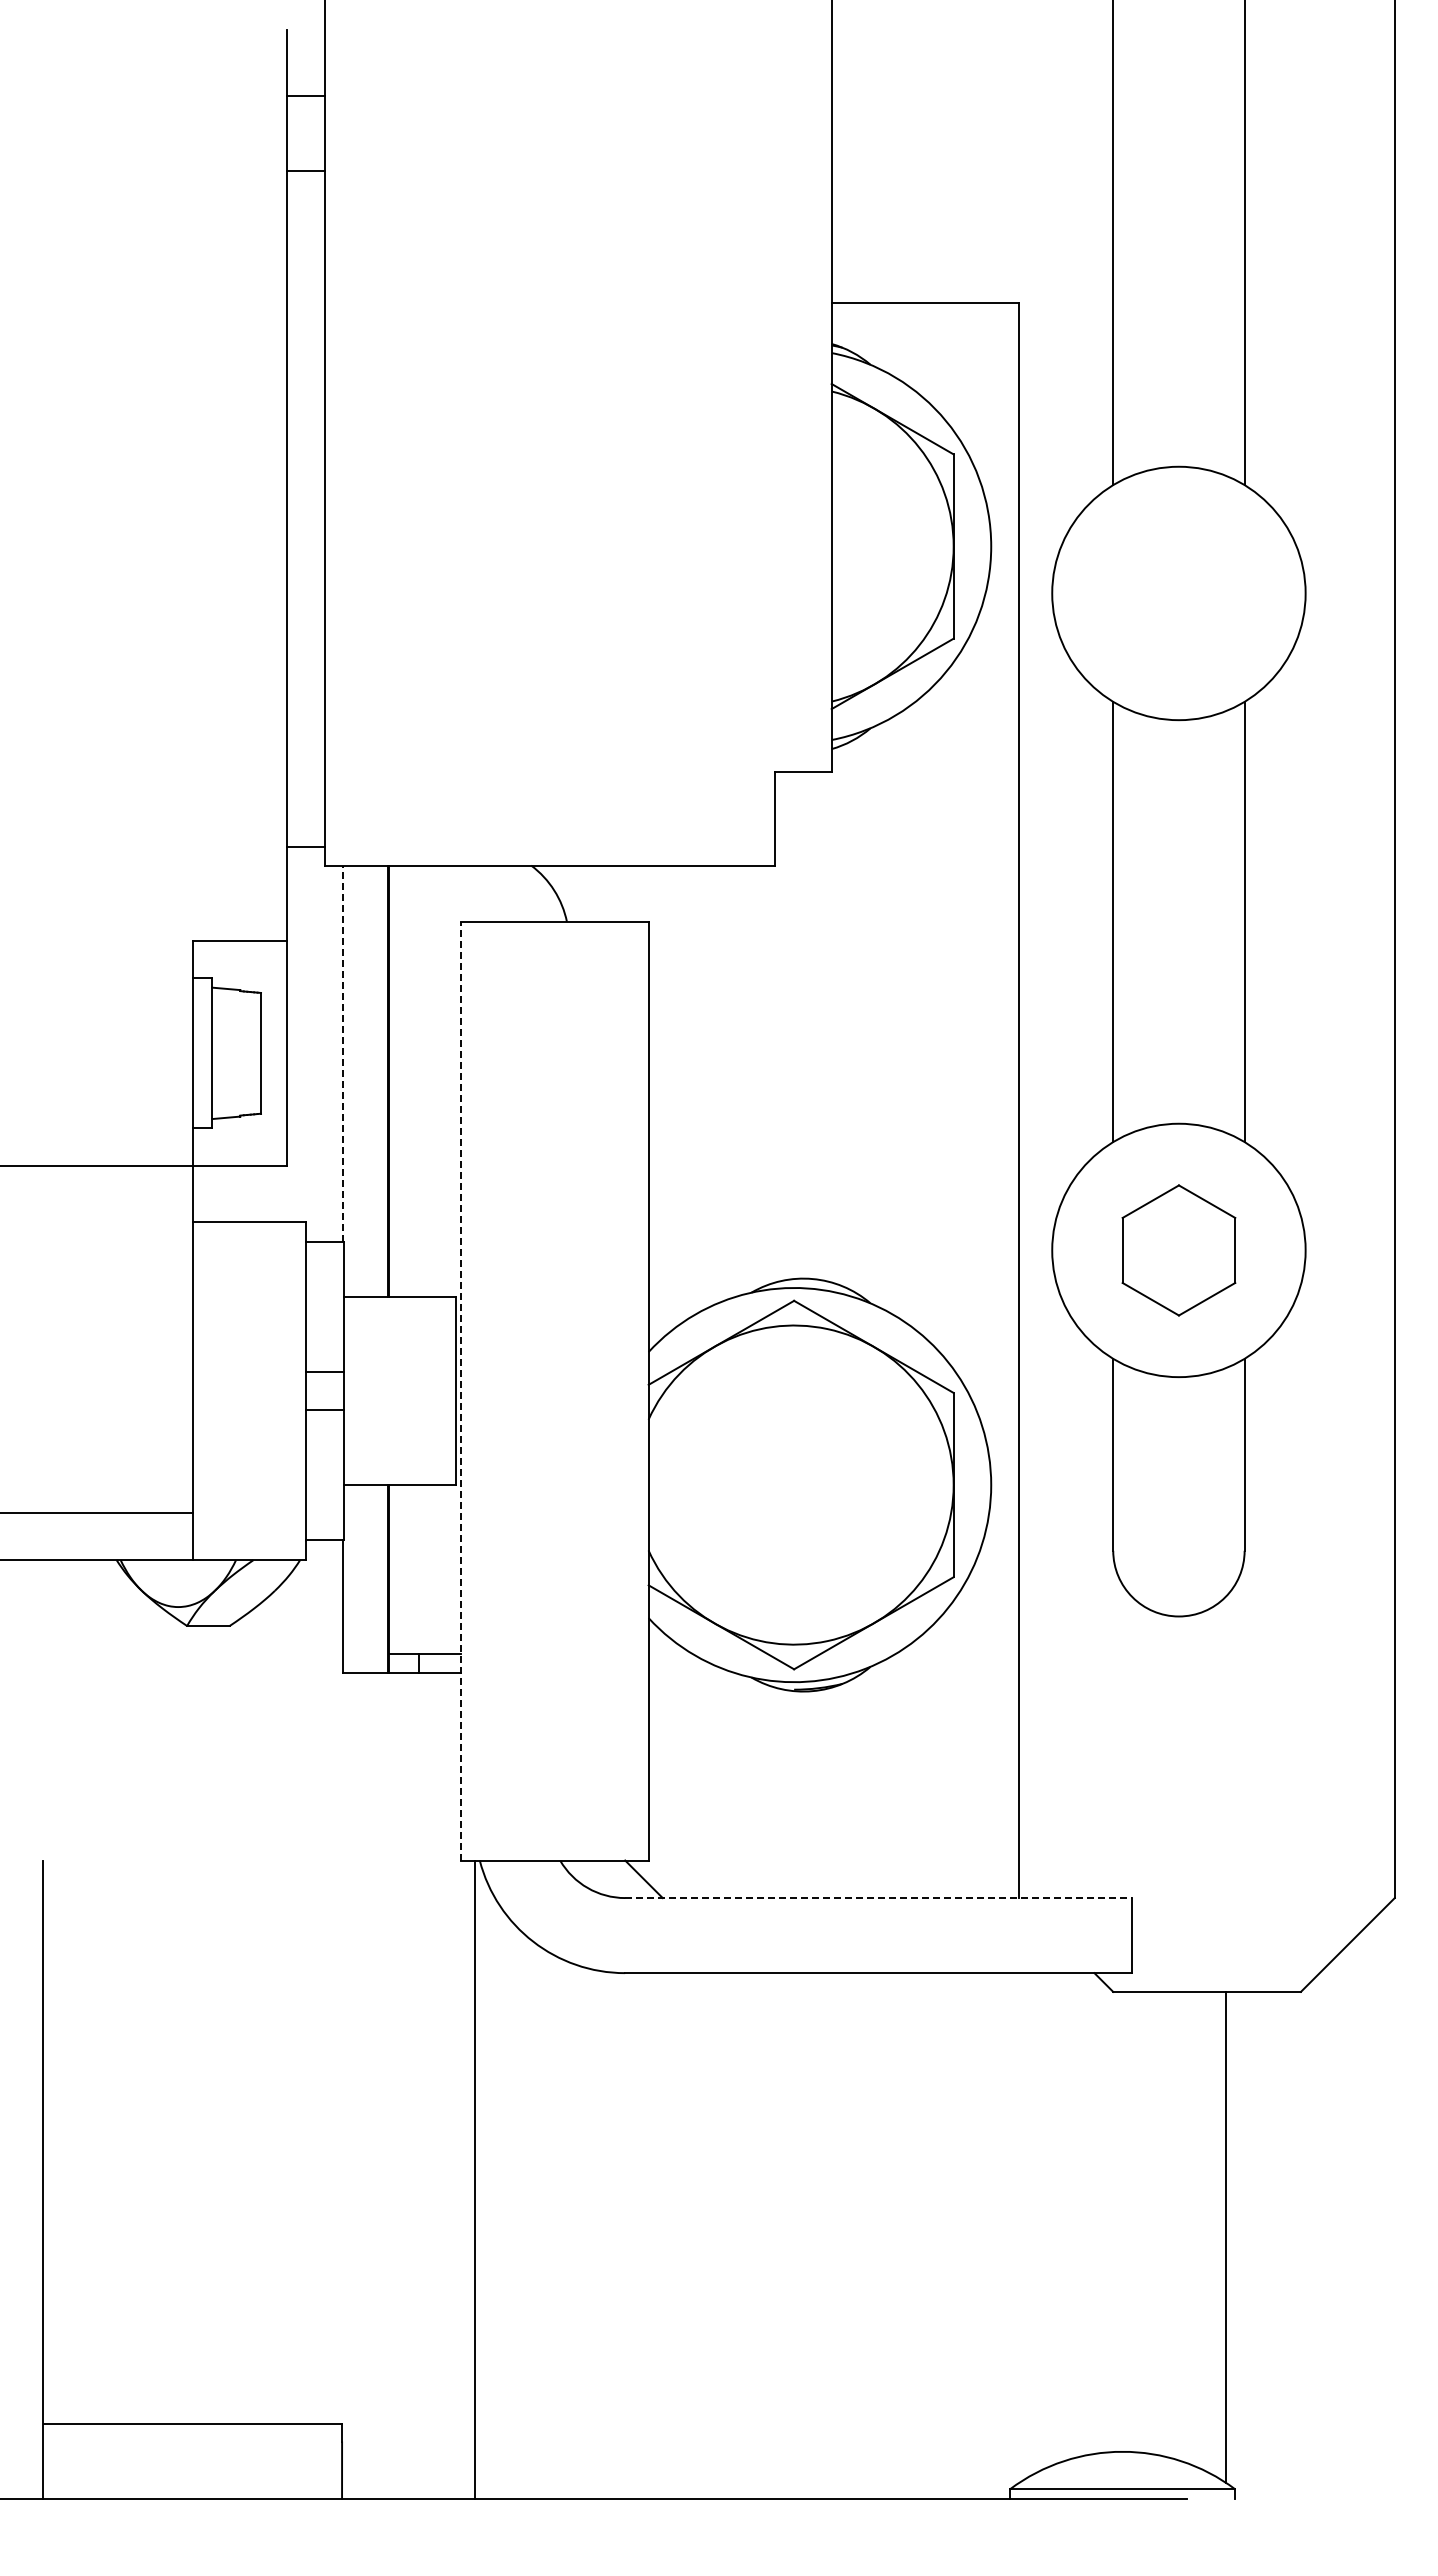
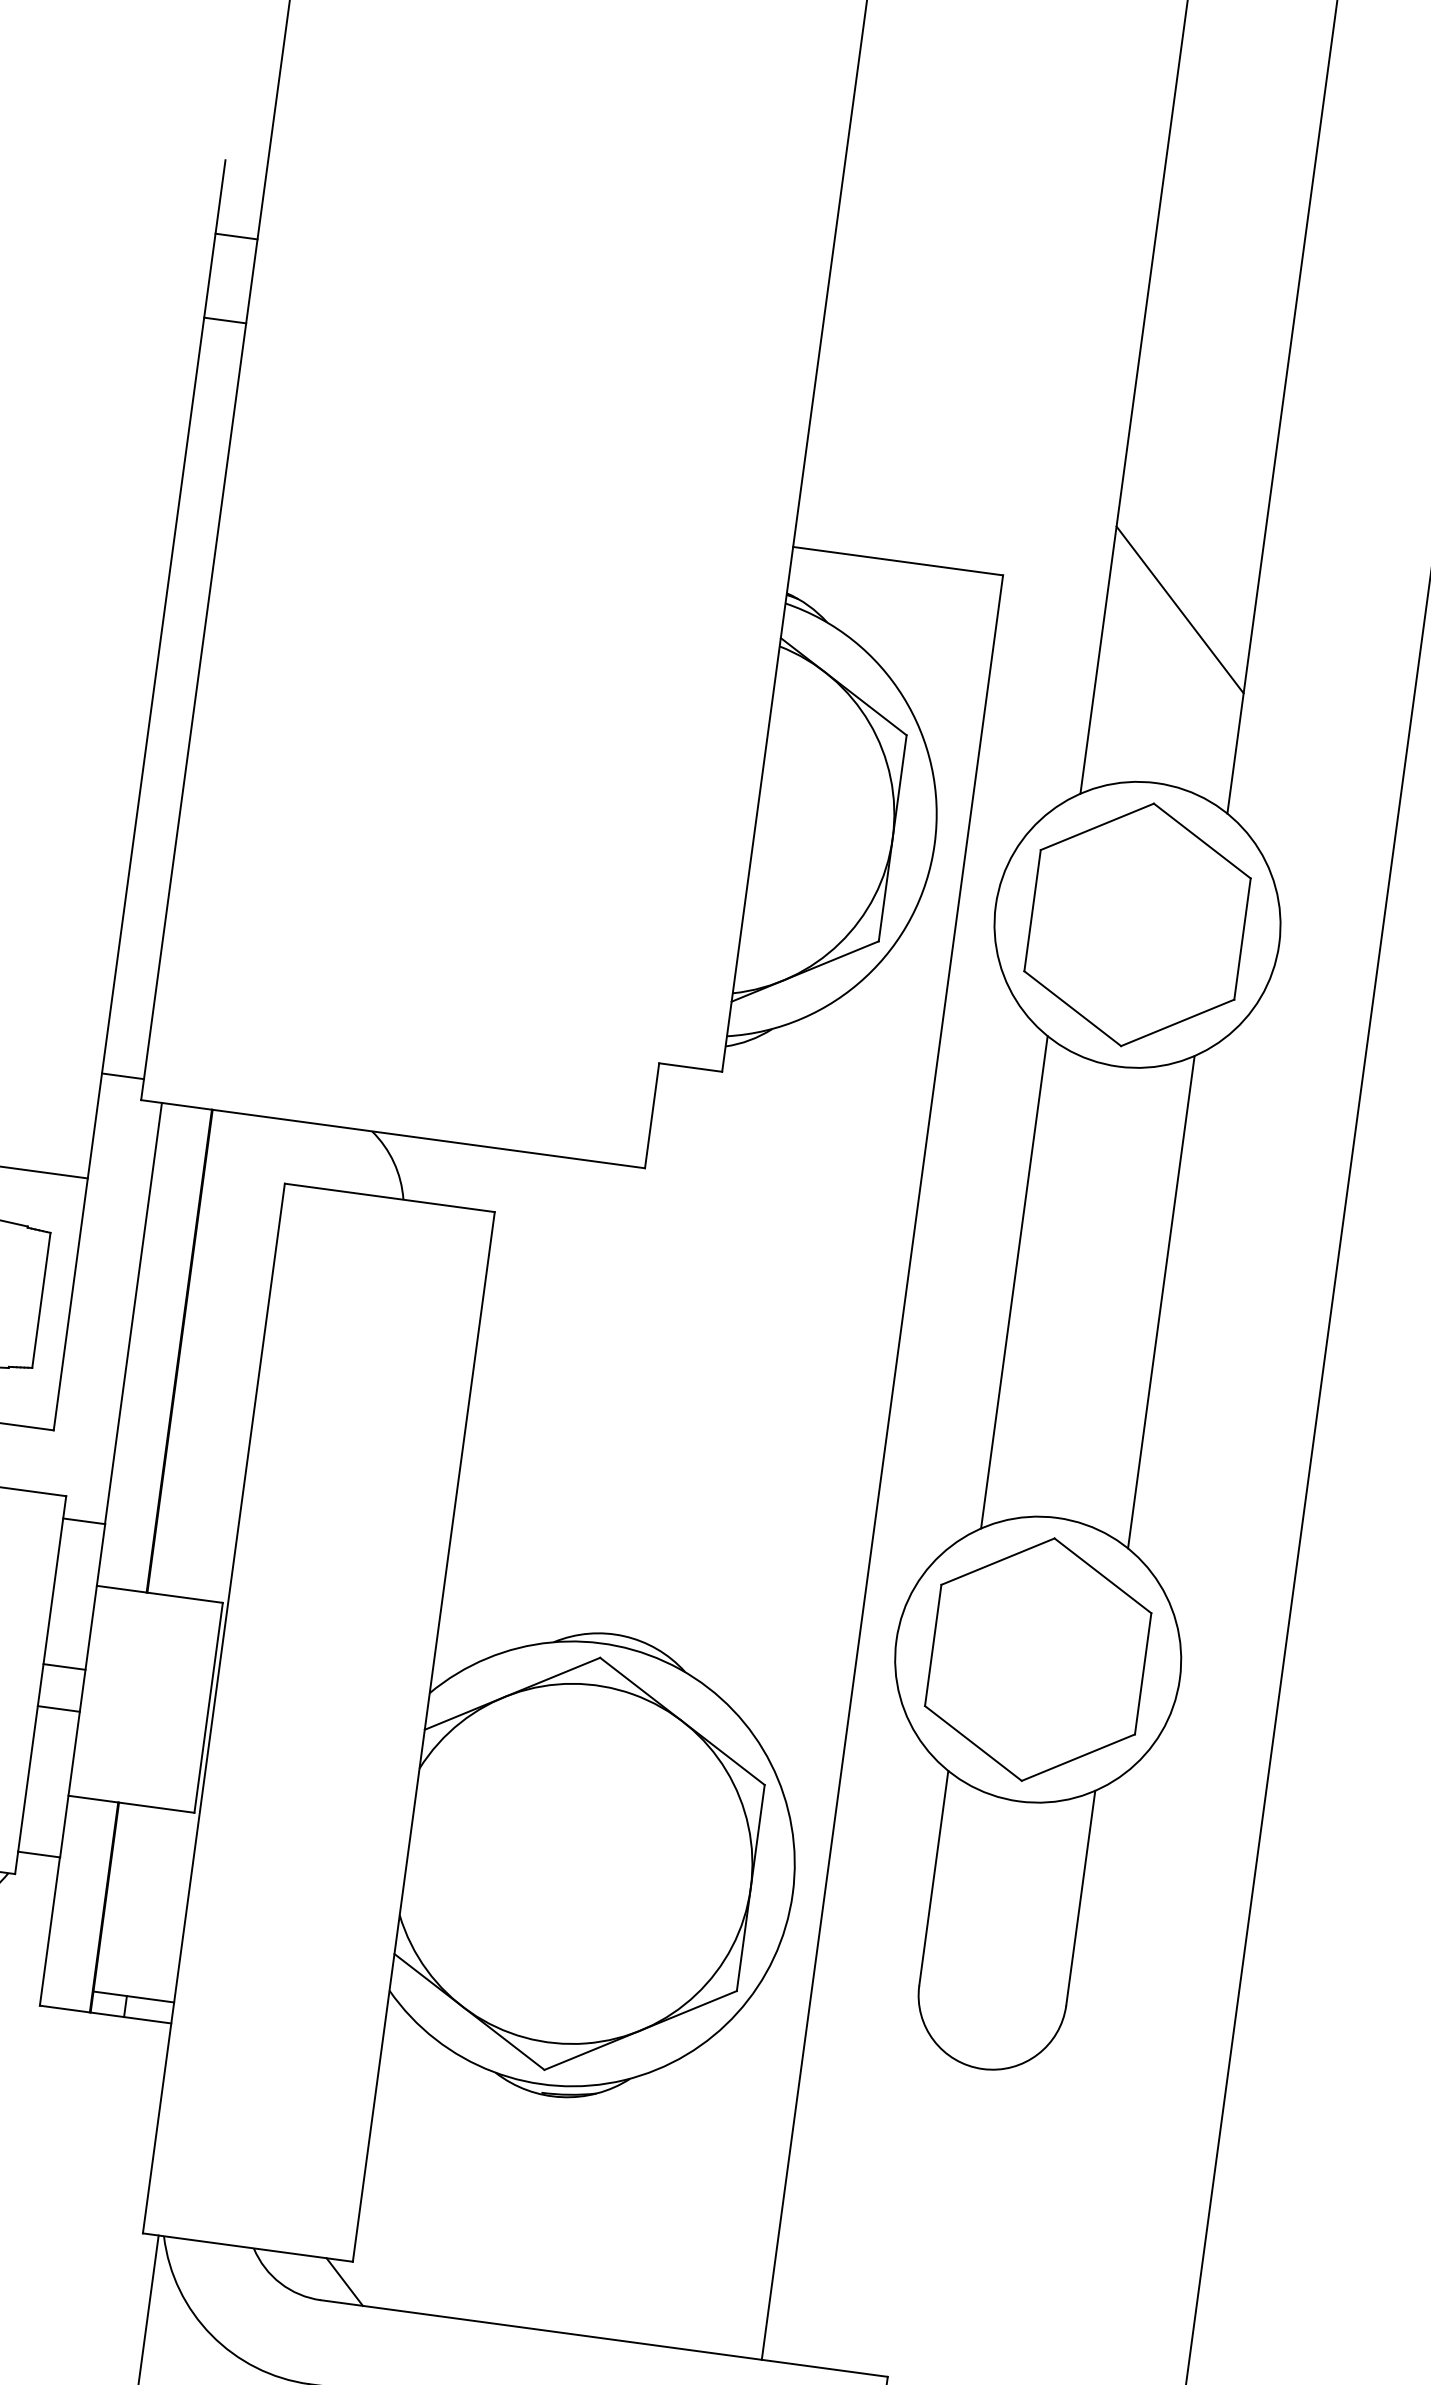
line: (1178, 311) -> (1179, 609), added
part: (1178, 593) -> (1137, 924), added
line: (343, 1053) -> (133, 1313), dashed -> solid
part: (1178, 1250) -> (1037, 1659), size x1.67
line: (460, 1390) -> (213, 1707), dashed -> solid
line: (879, 1898) -> (605, 2339), dashed -> solid

